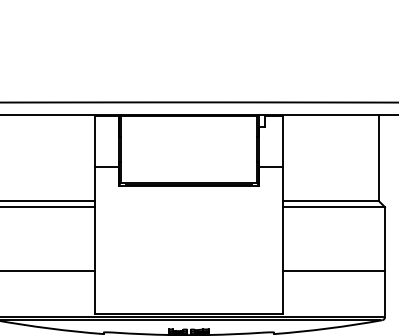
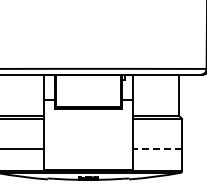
line: (333, 271) -> (157, 149), solid -> dashed

